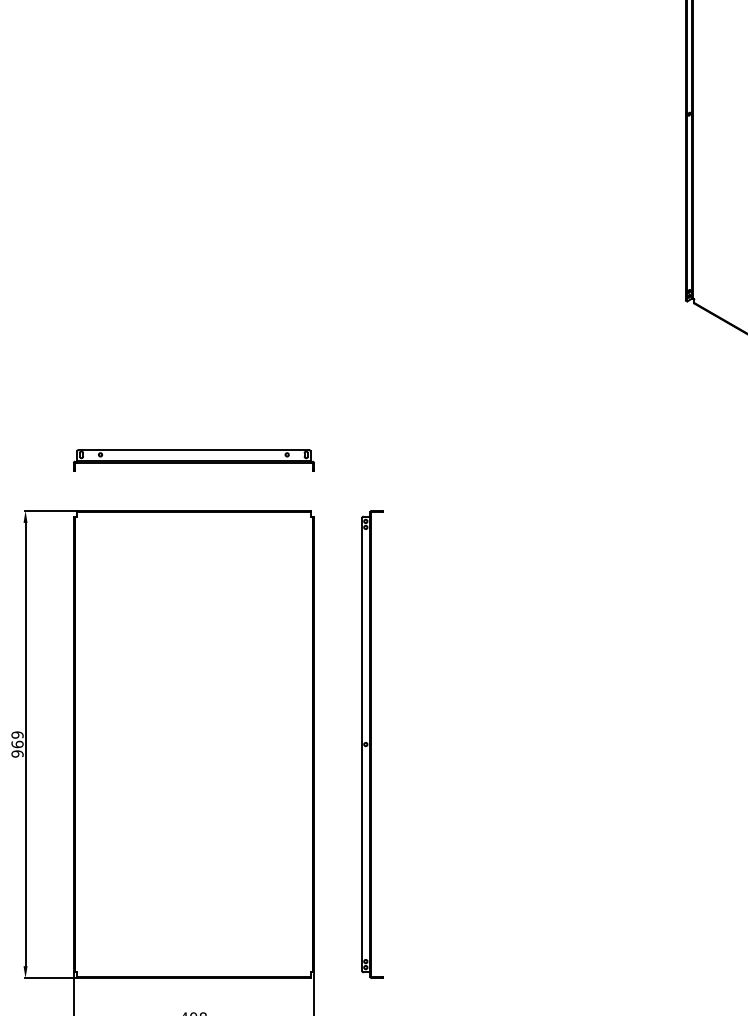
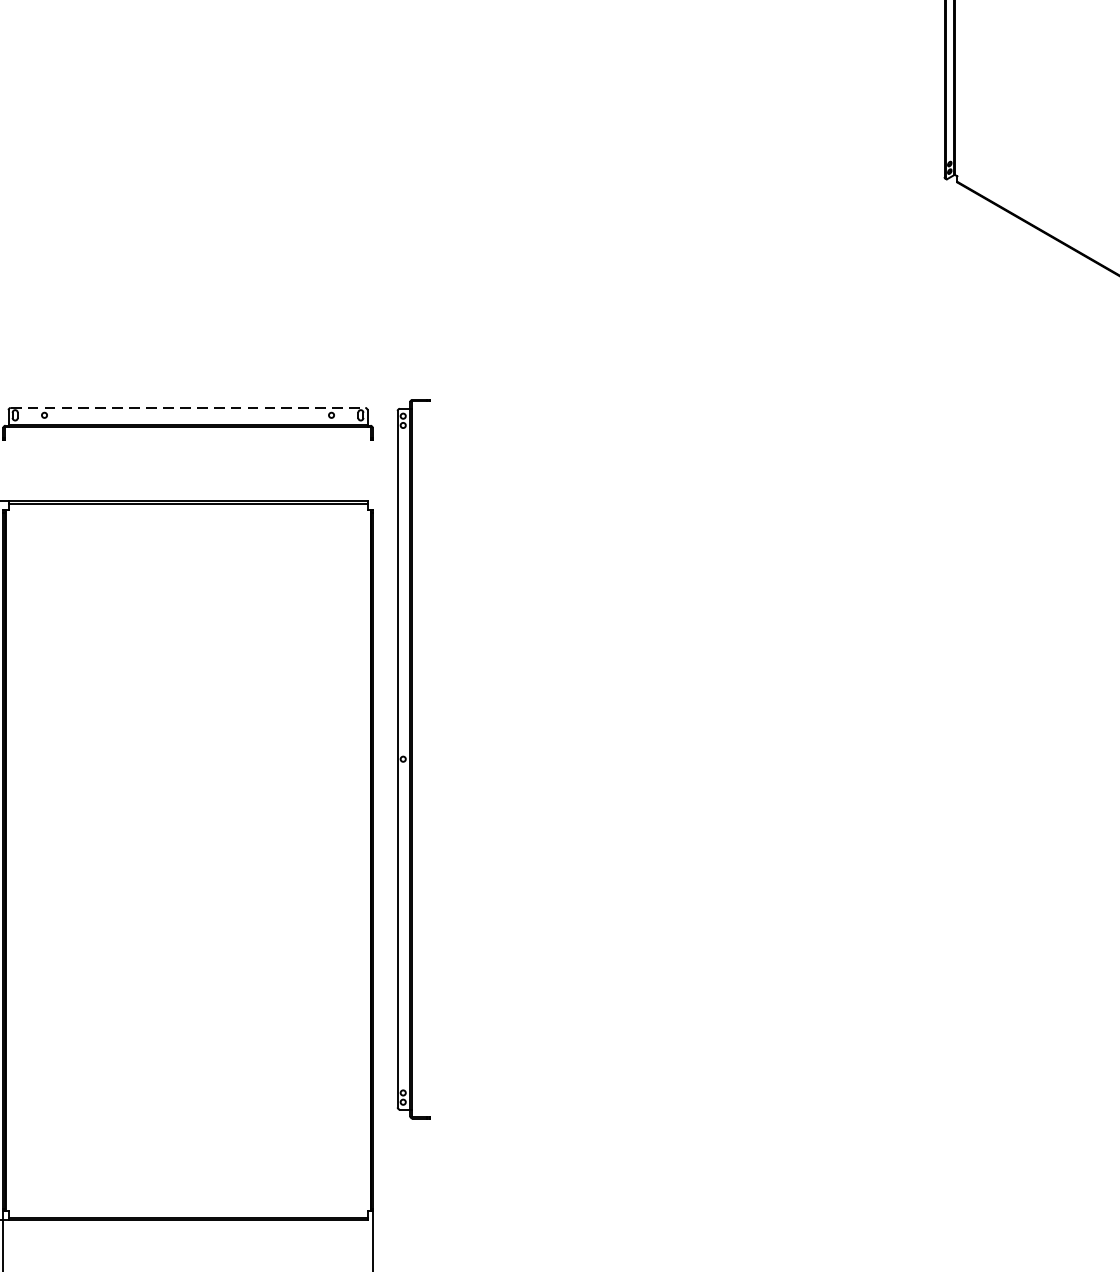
line: (194, 450) -> (188, 408), solid -> dashed
part: (372, 744) -> (413, 759), moved

